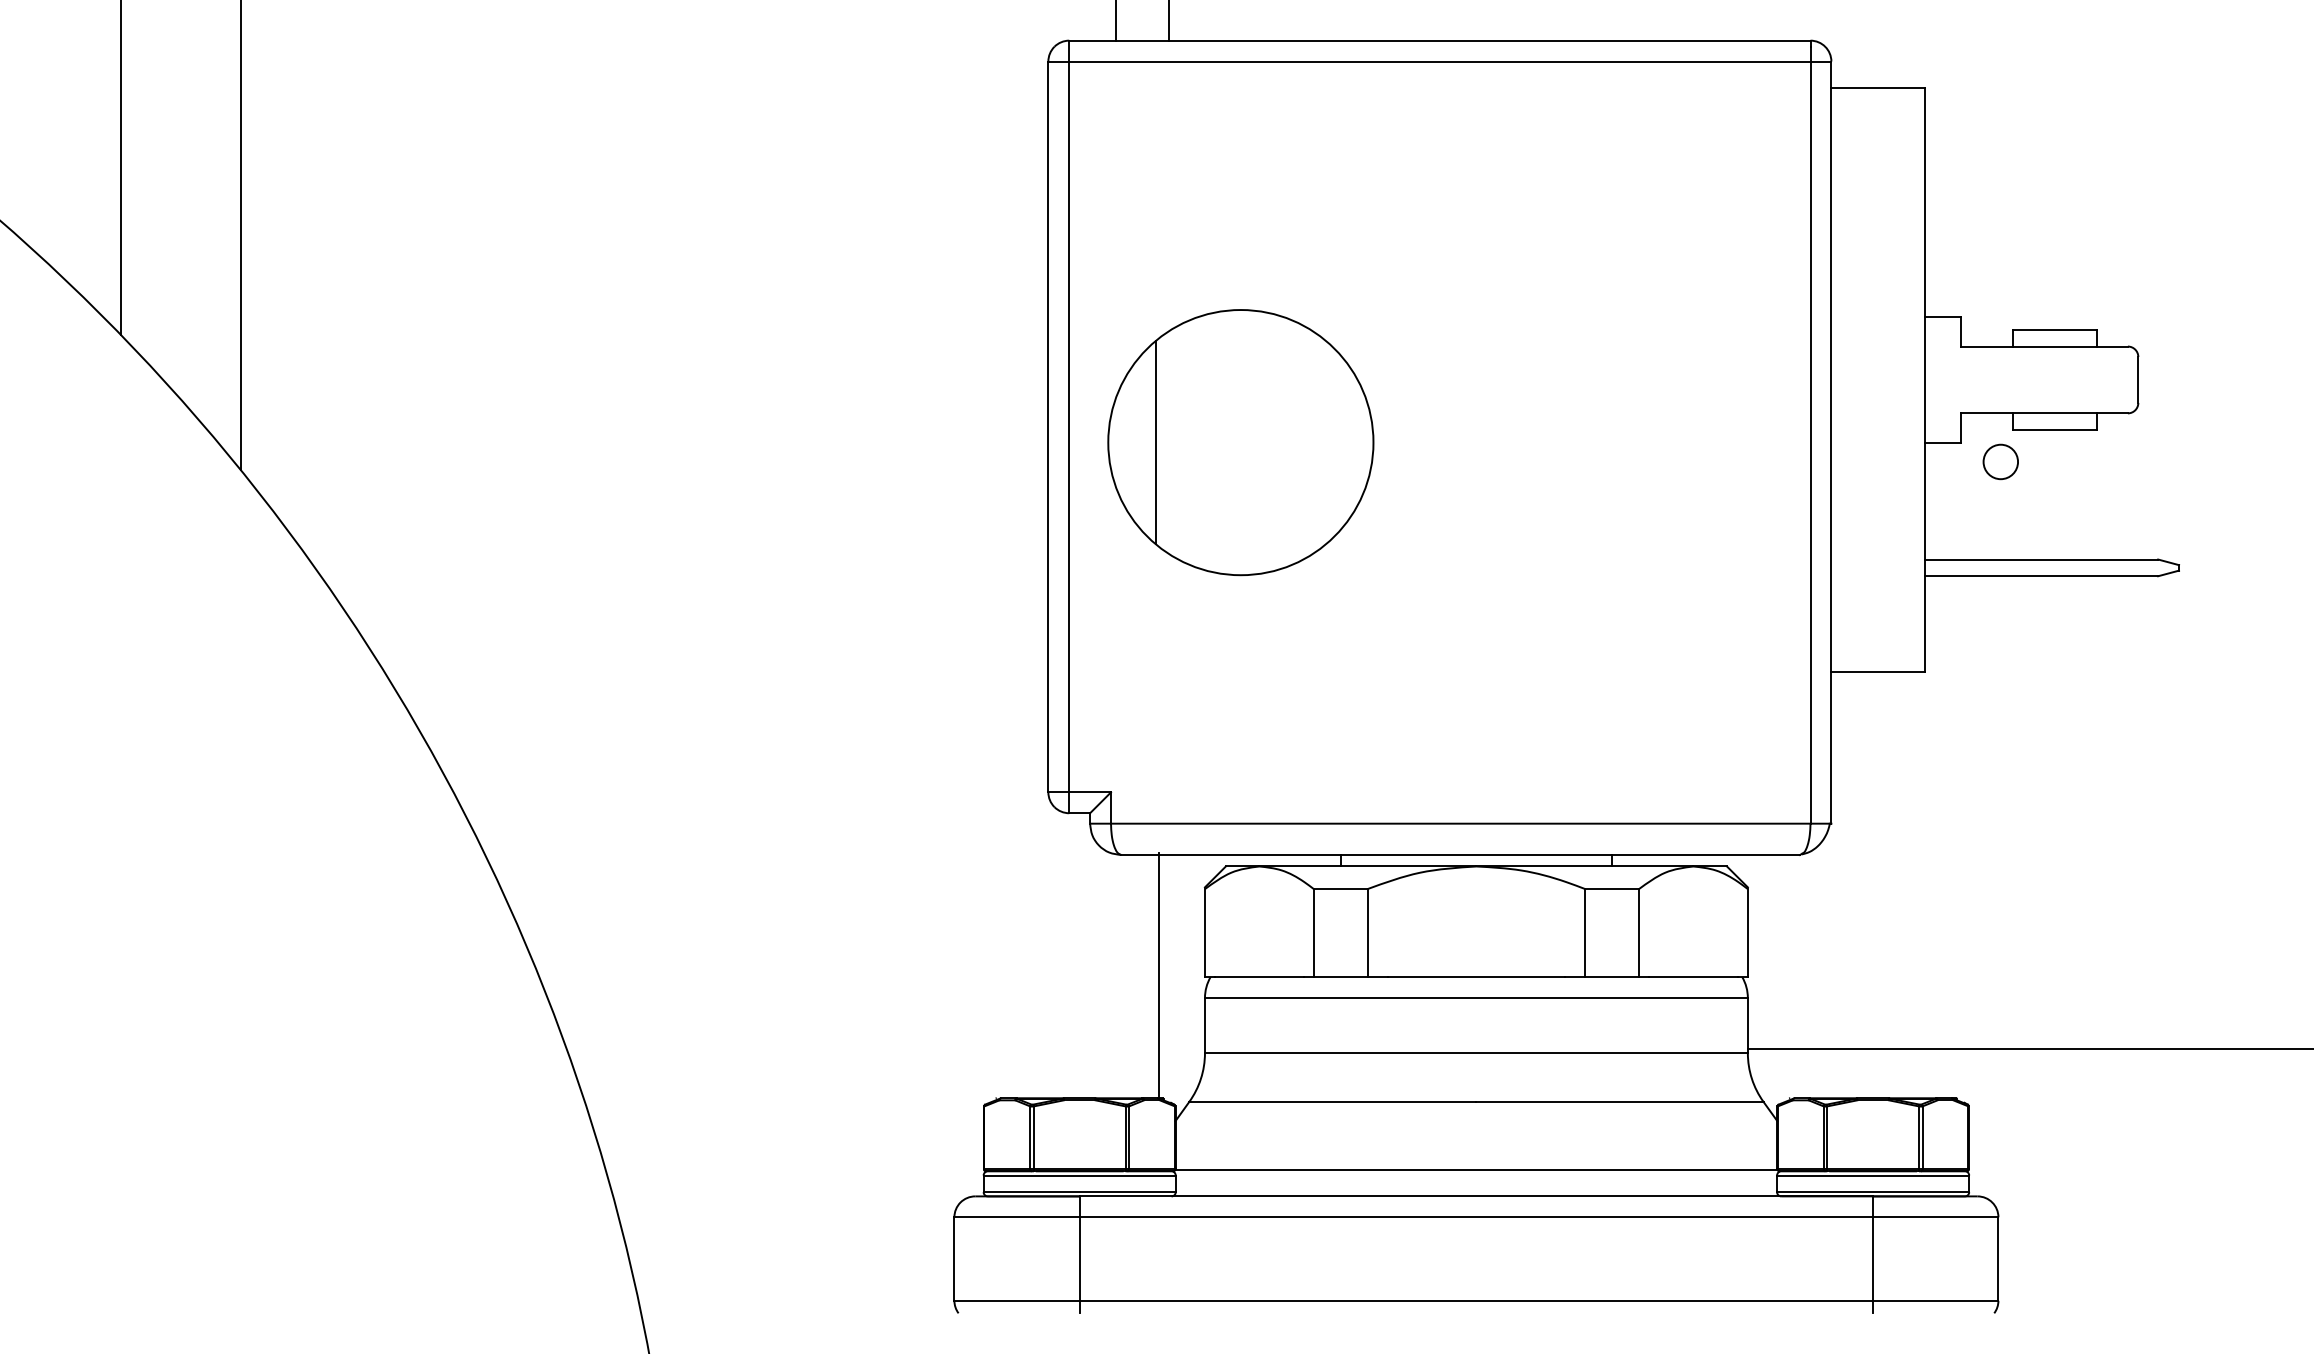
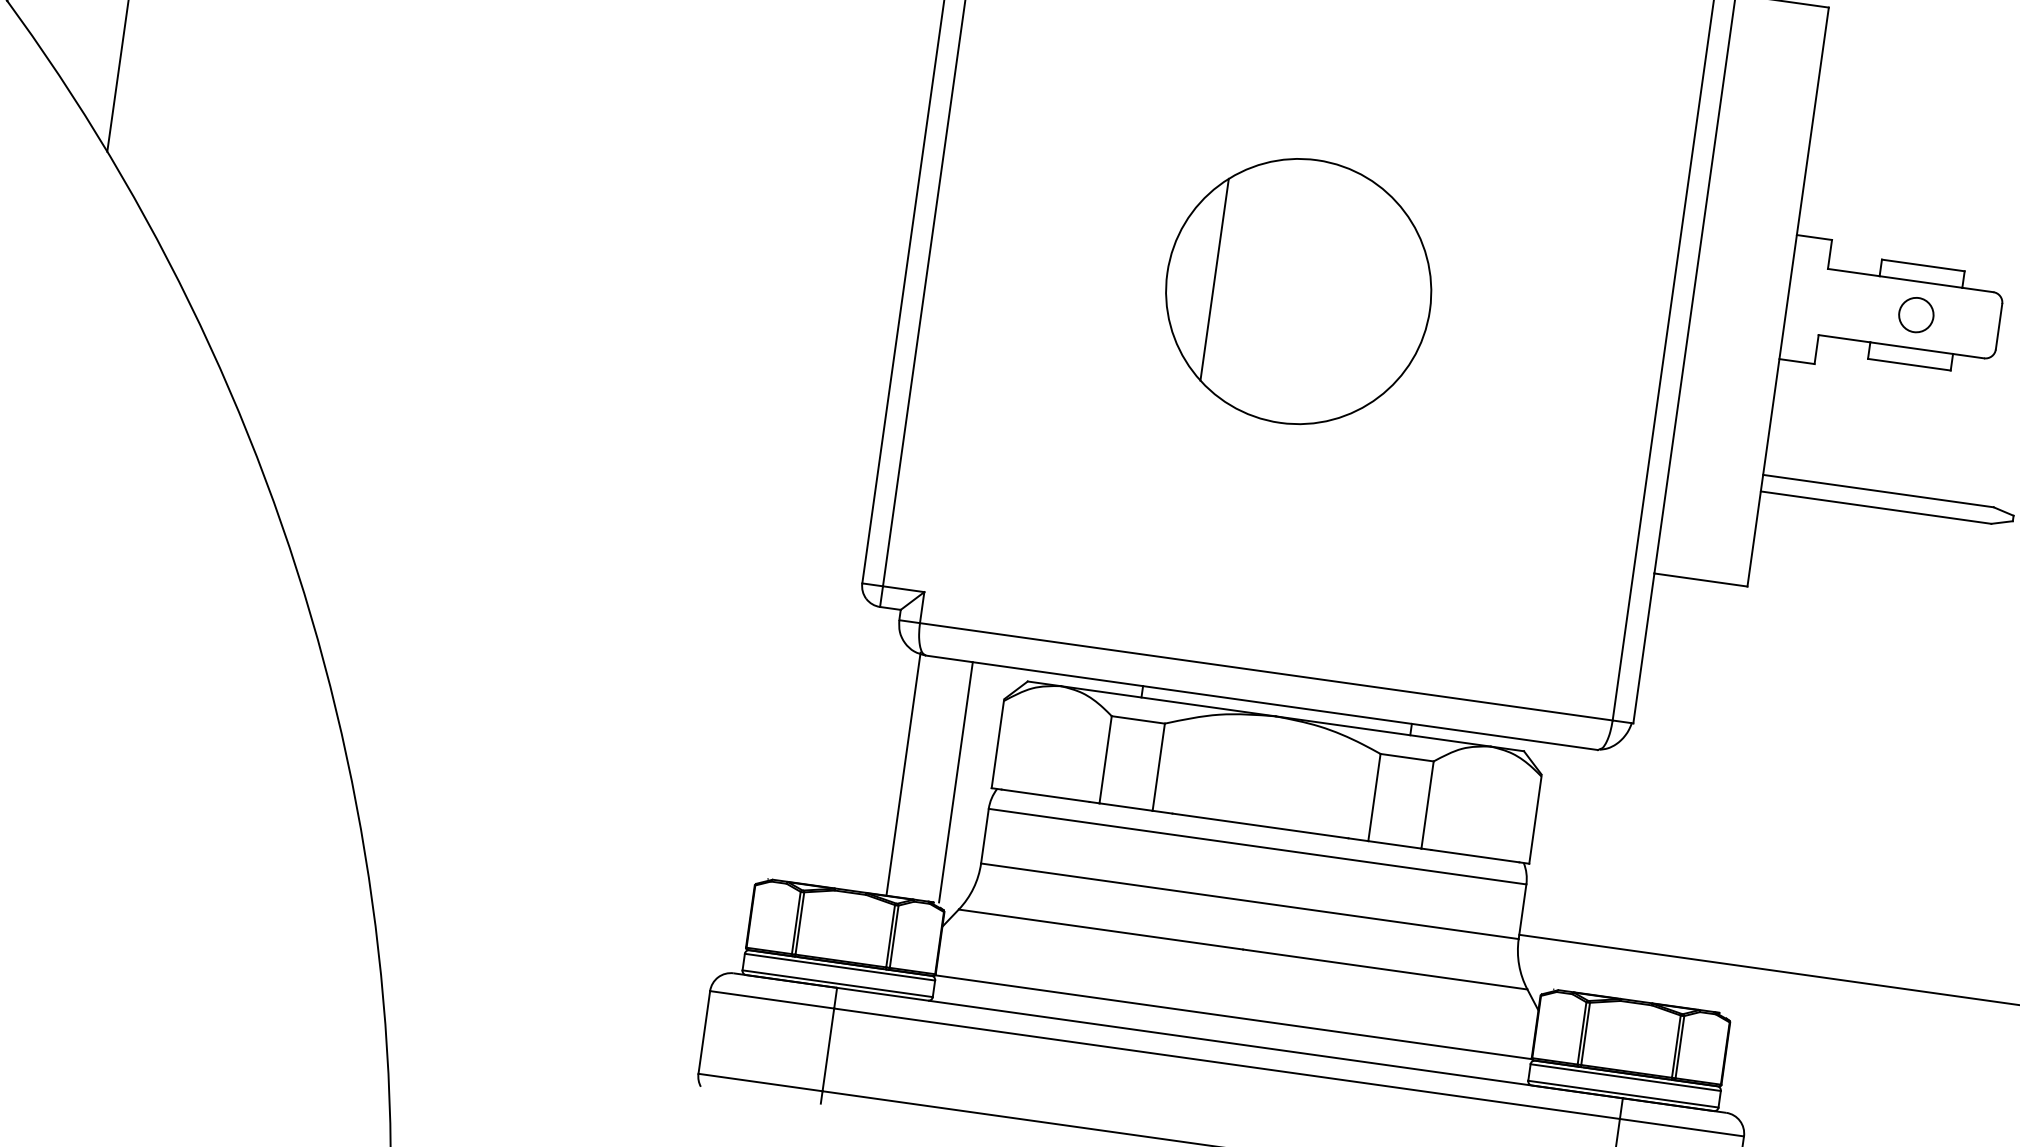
part: (1240, 442) -> (1298, 291), moved
circle: (2000, 461) -> (1916, 314), moved
line: (1158, 974) -> (903, 773), moved
line: (1168, 976) -> (955, 782), added

